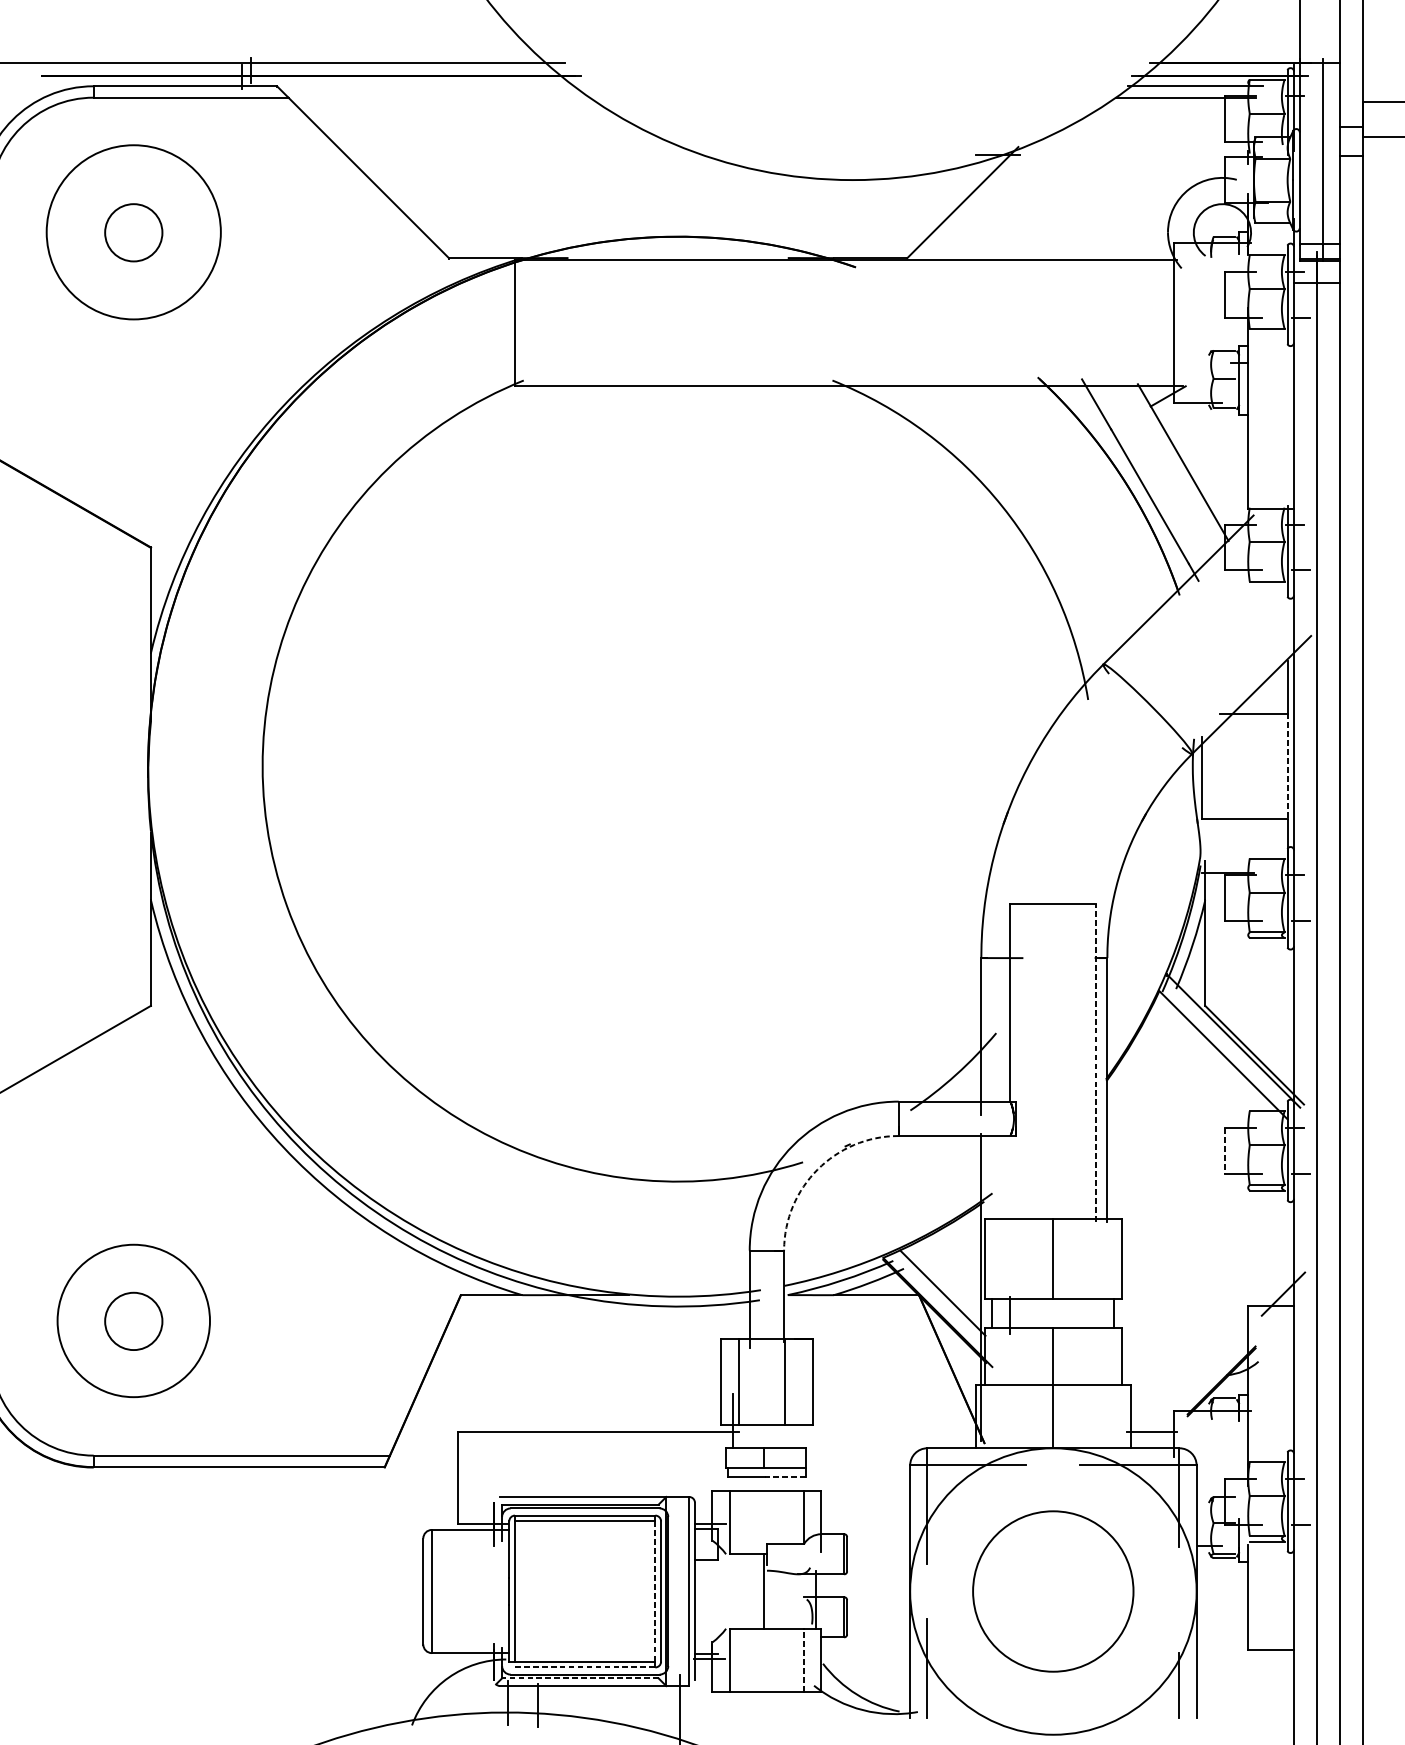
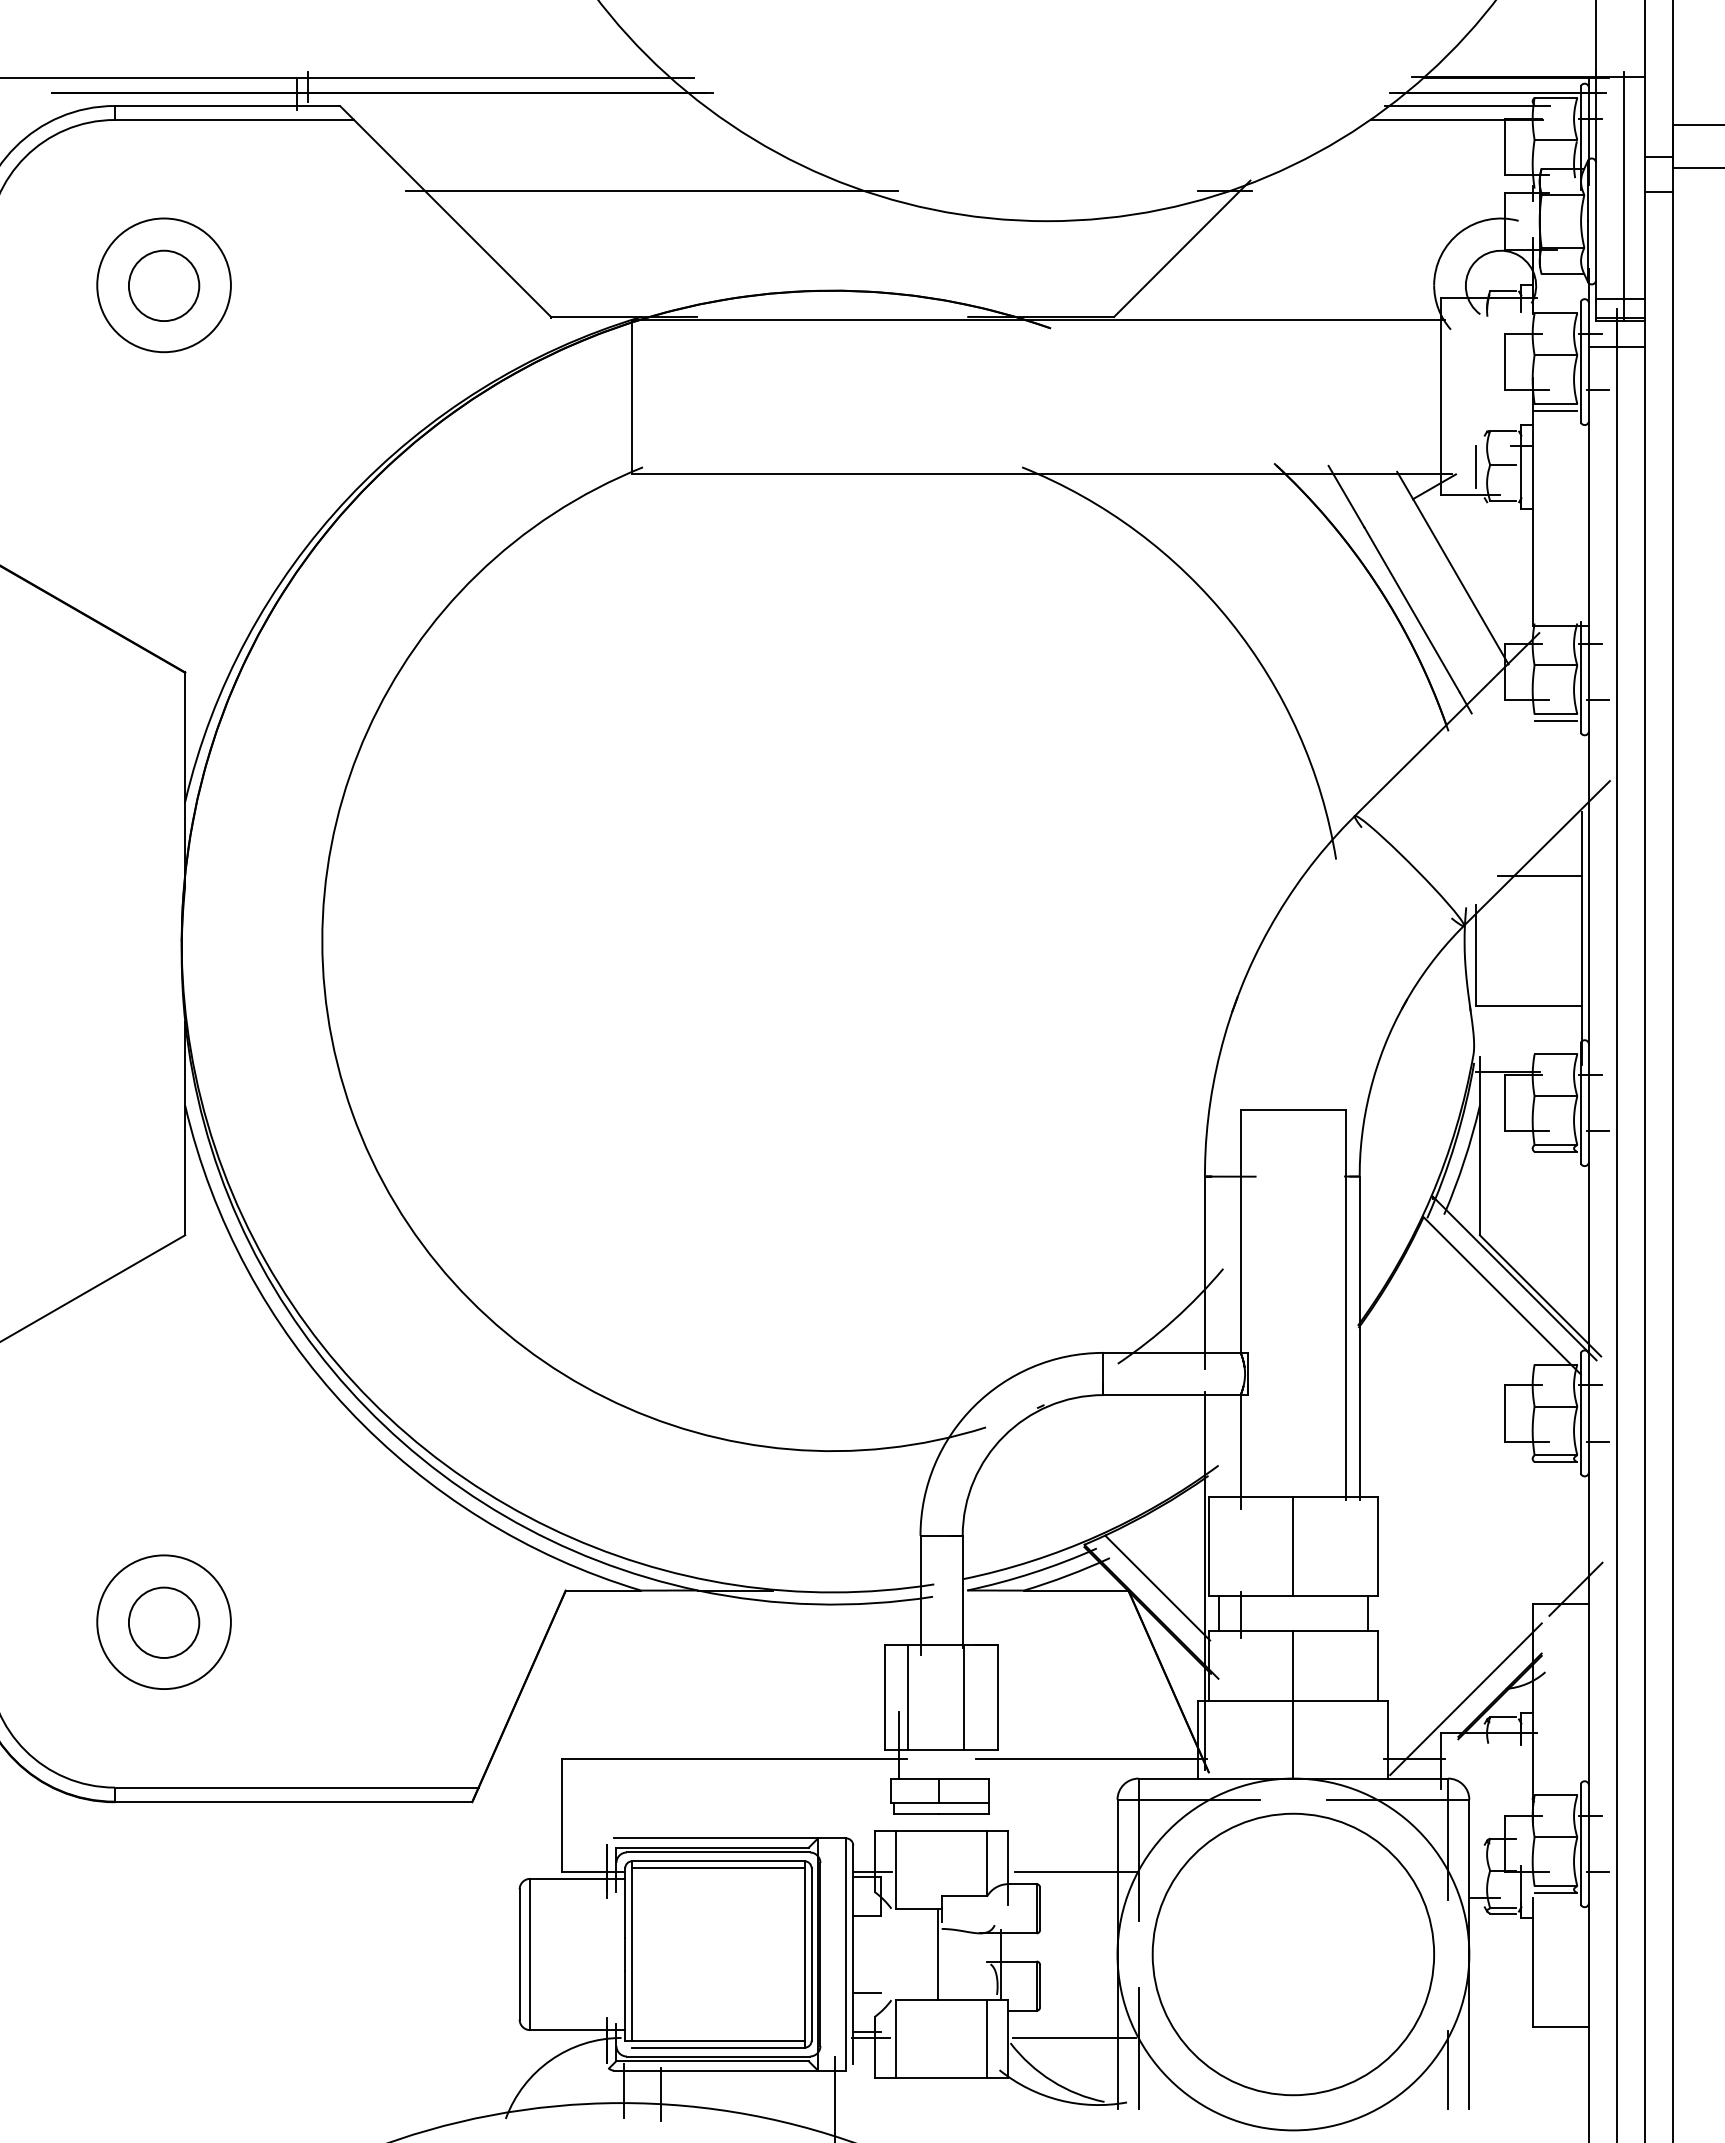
line: (530, 155) -> (651, 190), added
circle: (133, 232) -> (163, 285), size x0.62
line: (1266, 334) -> (1555, 410), added
line: (1202, 379) -> (1476, 466), added
line: (1266, 587) -> (1555, 721), added
line: (1287, 766) -> (1581, 941), dashed -> solid
line: (1096, 1062) -> (1346, 1304), dashed -> solid
line: (1225, 1150) -> (1504, 1413), dashed -> solid
arc: (817, 1169) -> (1003, 1436), dashed -> solid
line: (1010, 1181) -> (1240, 1451), added
circle: (133, 1321) -> (163, 1622), size x0.71
line: (1193, 1383) -> (1465, 1699), added
line: (888, 1432) -> (1091, 1759), added
line: (784, 1476) -> (963, 1813), dashed -> solid
line: (875, 1523) -> (1075, 1871), added
circle: (1052, 1591) -> (1292, 1954), size x1.43
line: (655, 1592) -> (804, 1955), dashed -> solid
line: (706, 1623) -> (867, 1993), added
line: (804, 1659) -> (987, 2038), dashed -> solid
line: (875, 1659) -> (1074, 2037), added
line: (585, 1667) -> (718, 2047), dashed -> solid
line: (580, 1678) -> (712, 2061), dashed -> solid

